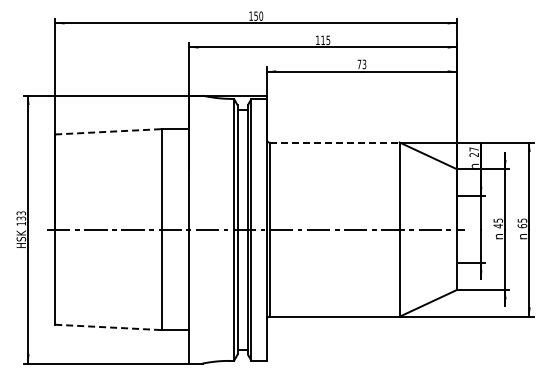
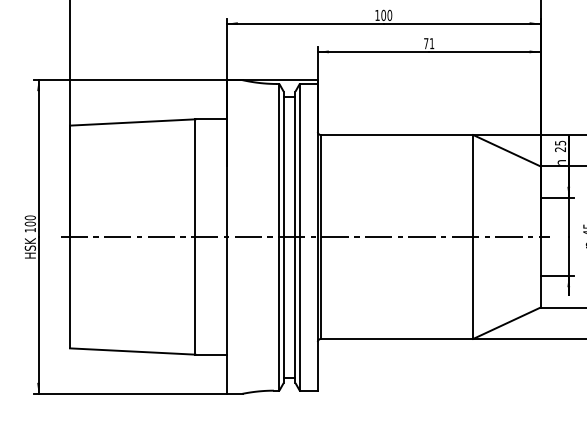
text: (325, 40) -> (386, 15), 115 -> 100
text: (364, 64) -> (432, 43), 73 -> 71
line: (108, 131) -> (132, 122), dashed -> solid
line: (335, 142) -> (398, 135), dashed -> solid
text: (473, 149) -> (559, 143), 27 -> 25
text: (21, 215) -> (30, 220), 133 -> 100
line: (108, 327) -> (132, 351), dashed -> solid

